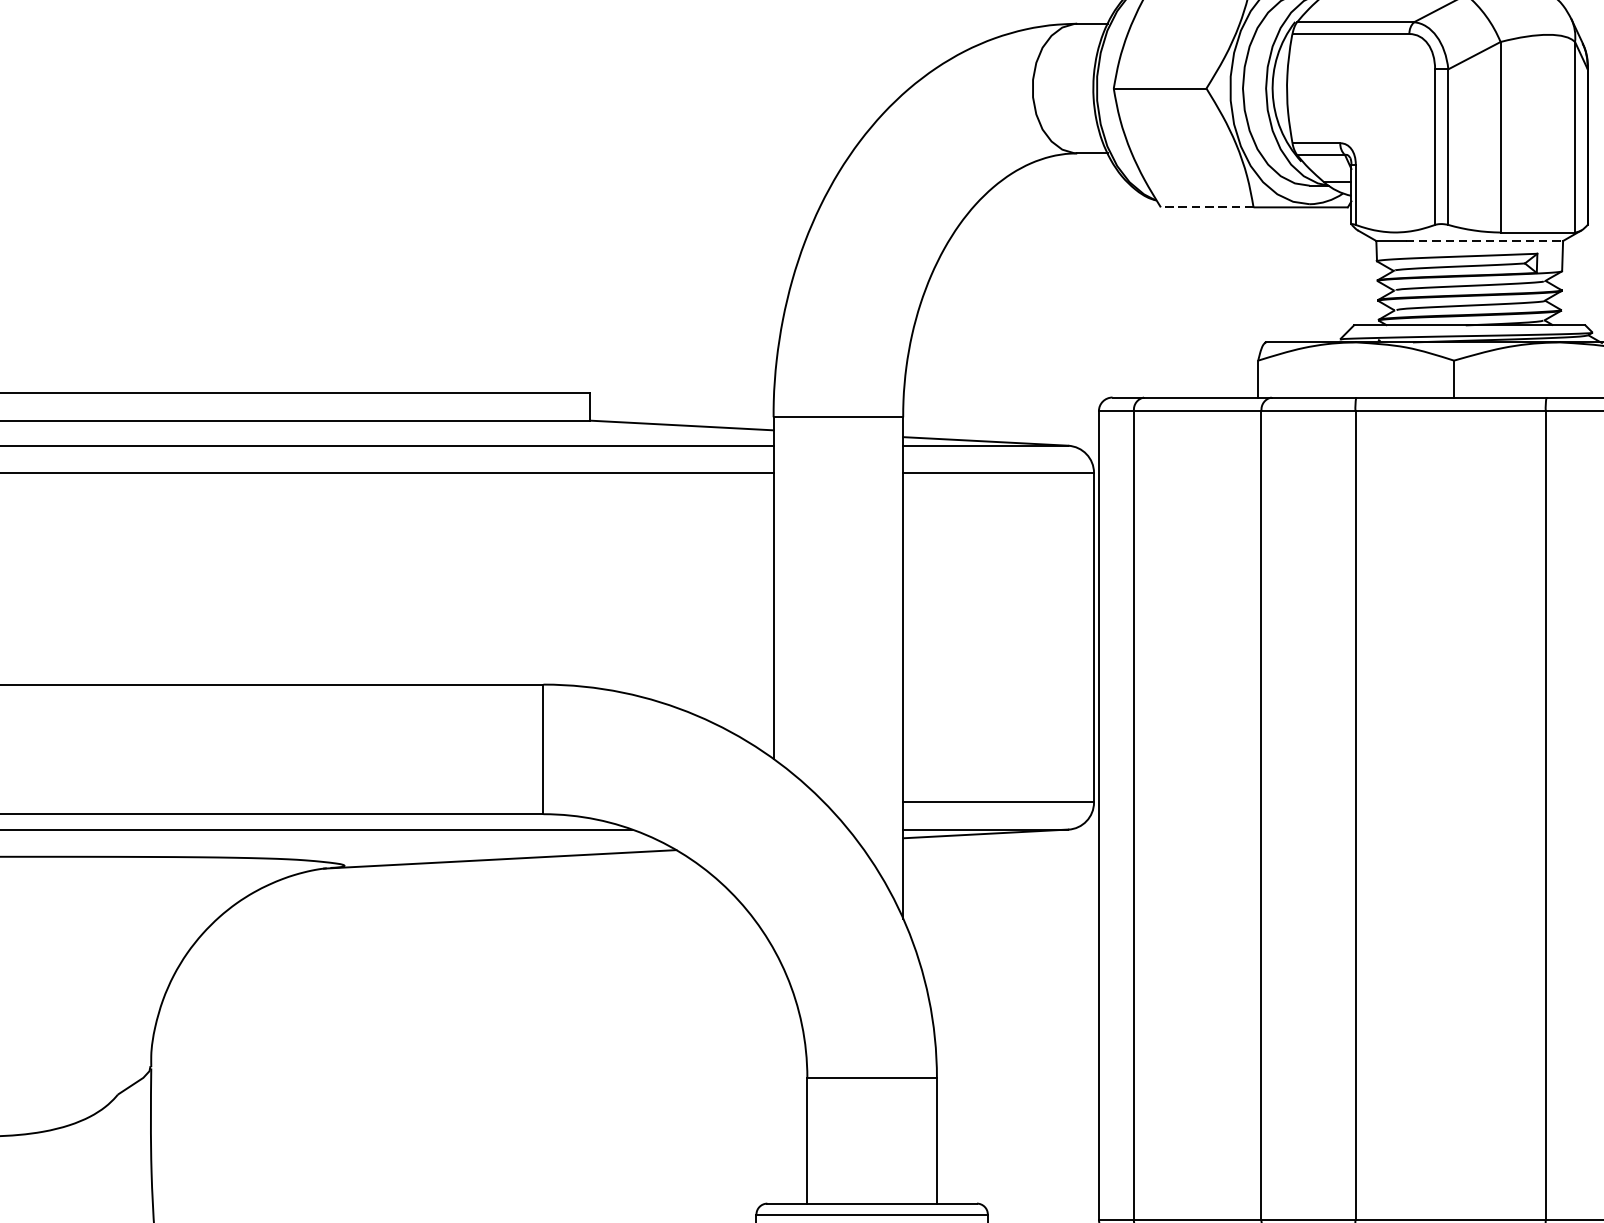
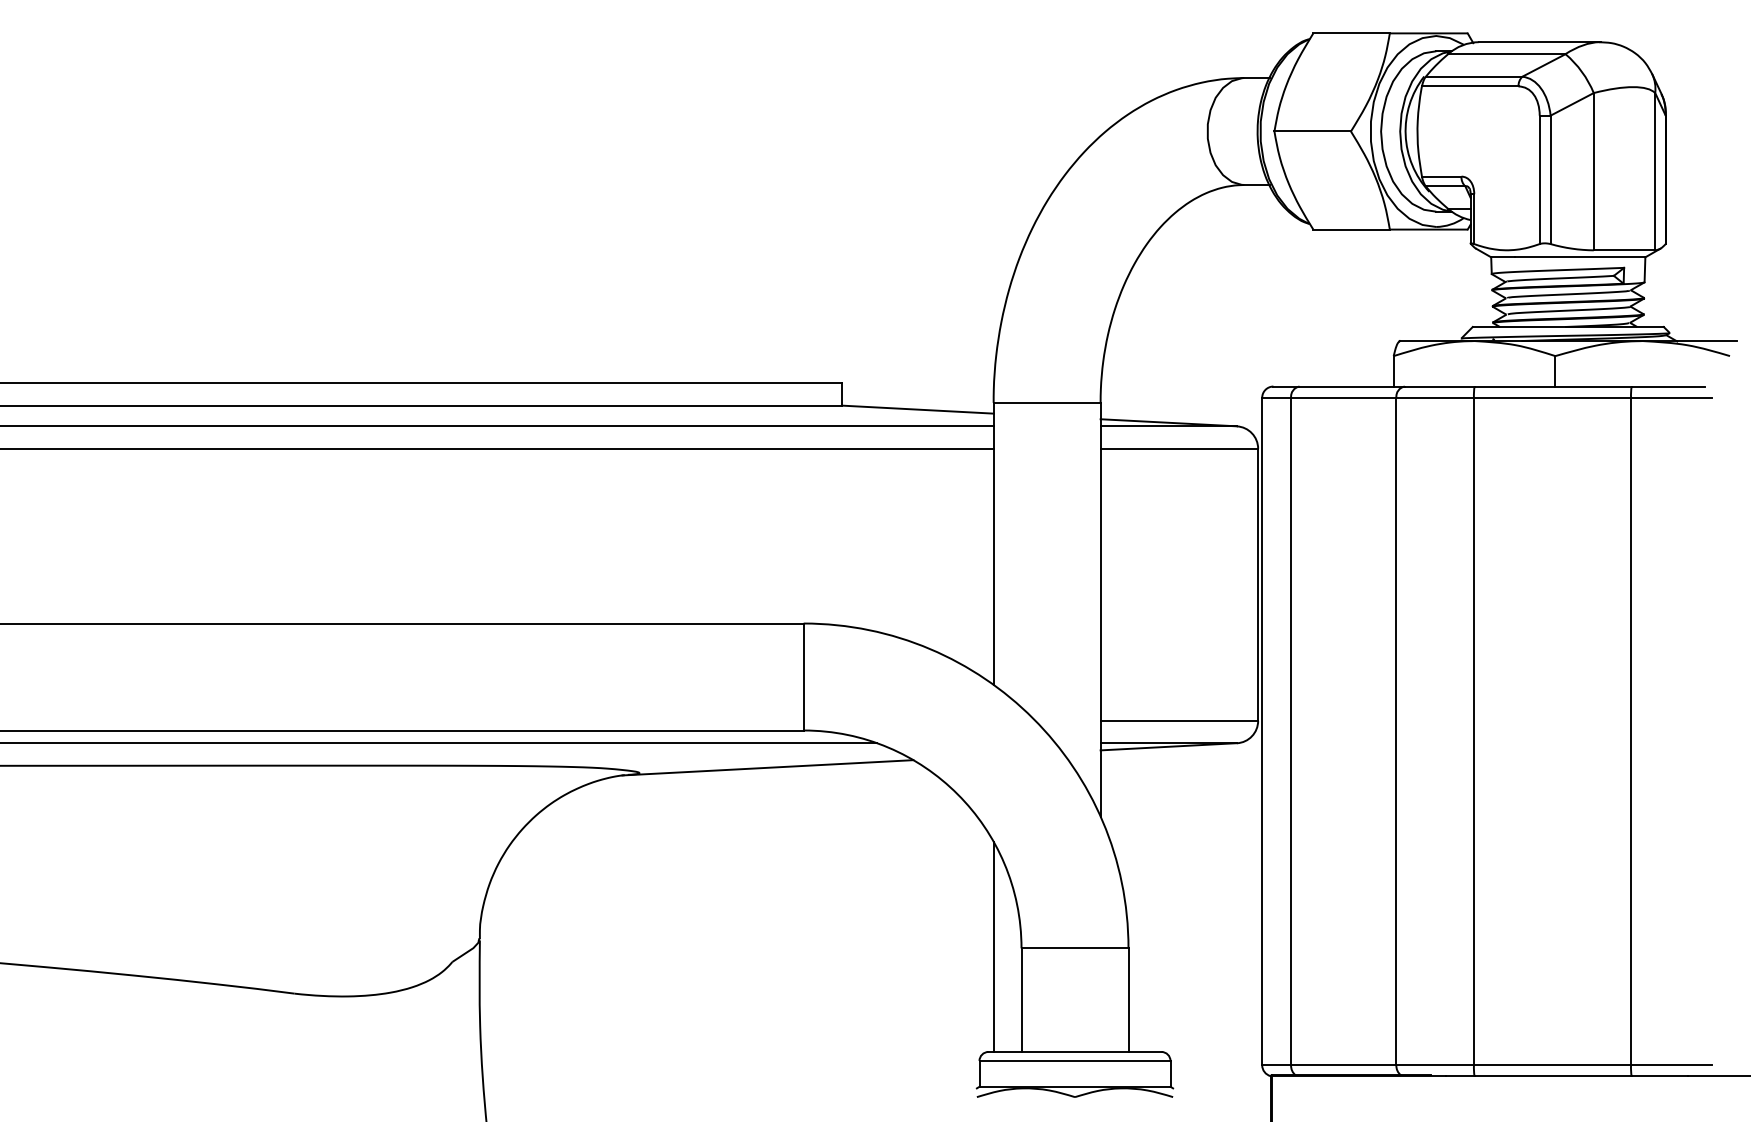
line: (1207, 207) -> (1351, 229), dashed -> solid
line: (1484, 241) -> (1580, 257), dashed -> solid
line: (773, 1075) -> (993, 946), added

